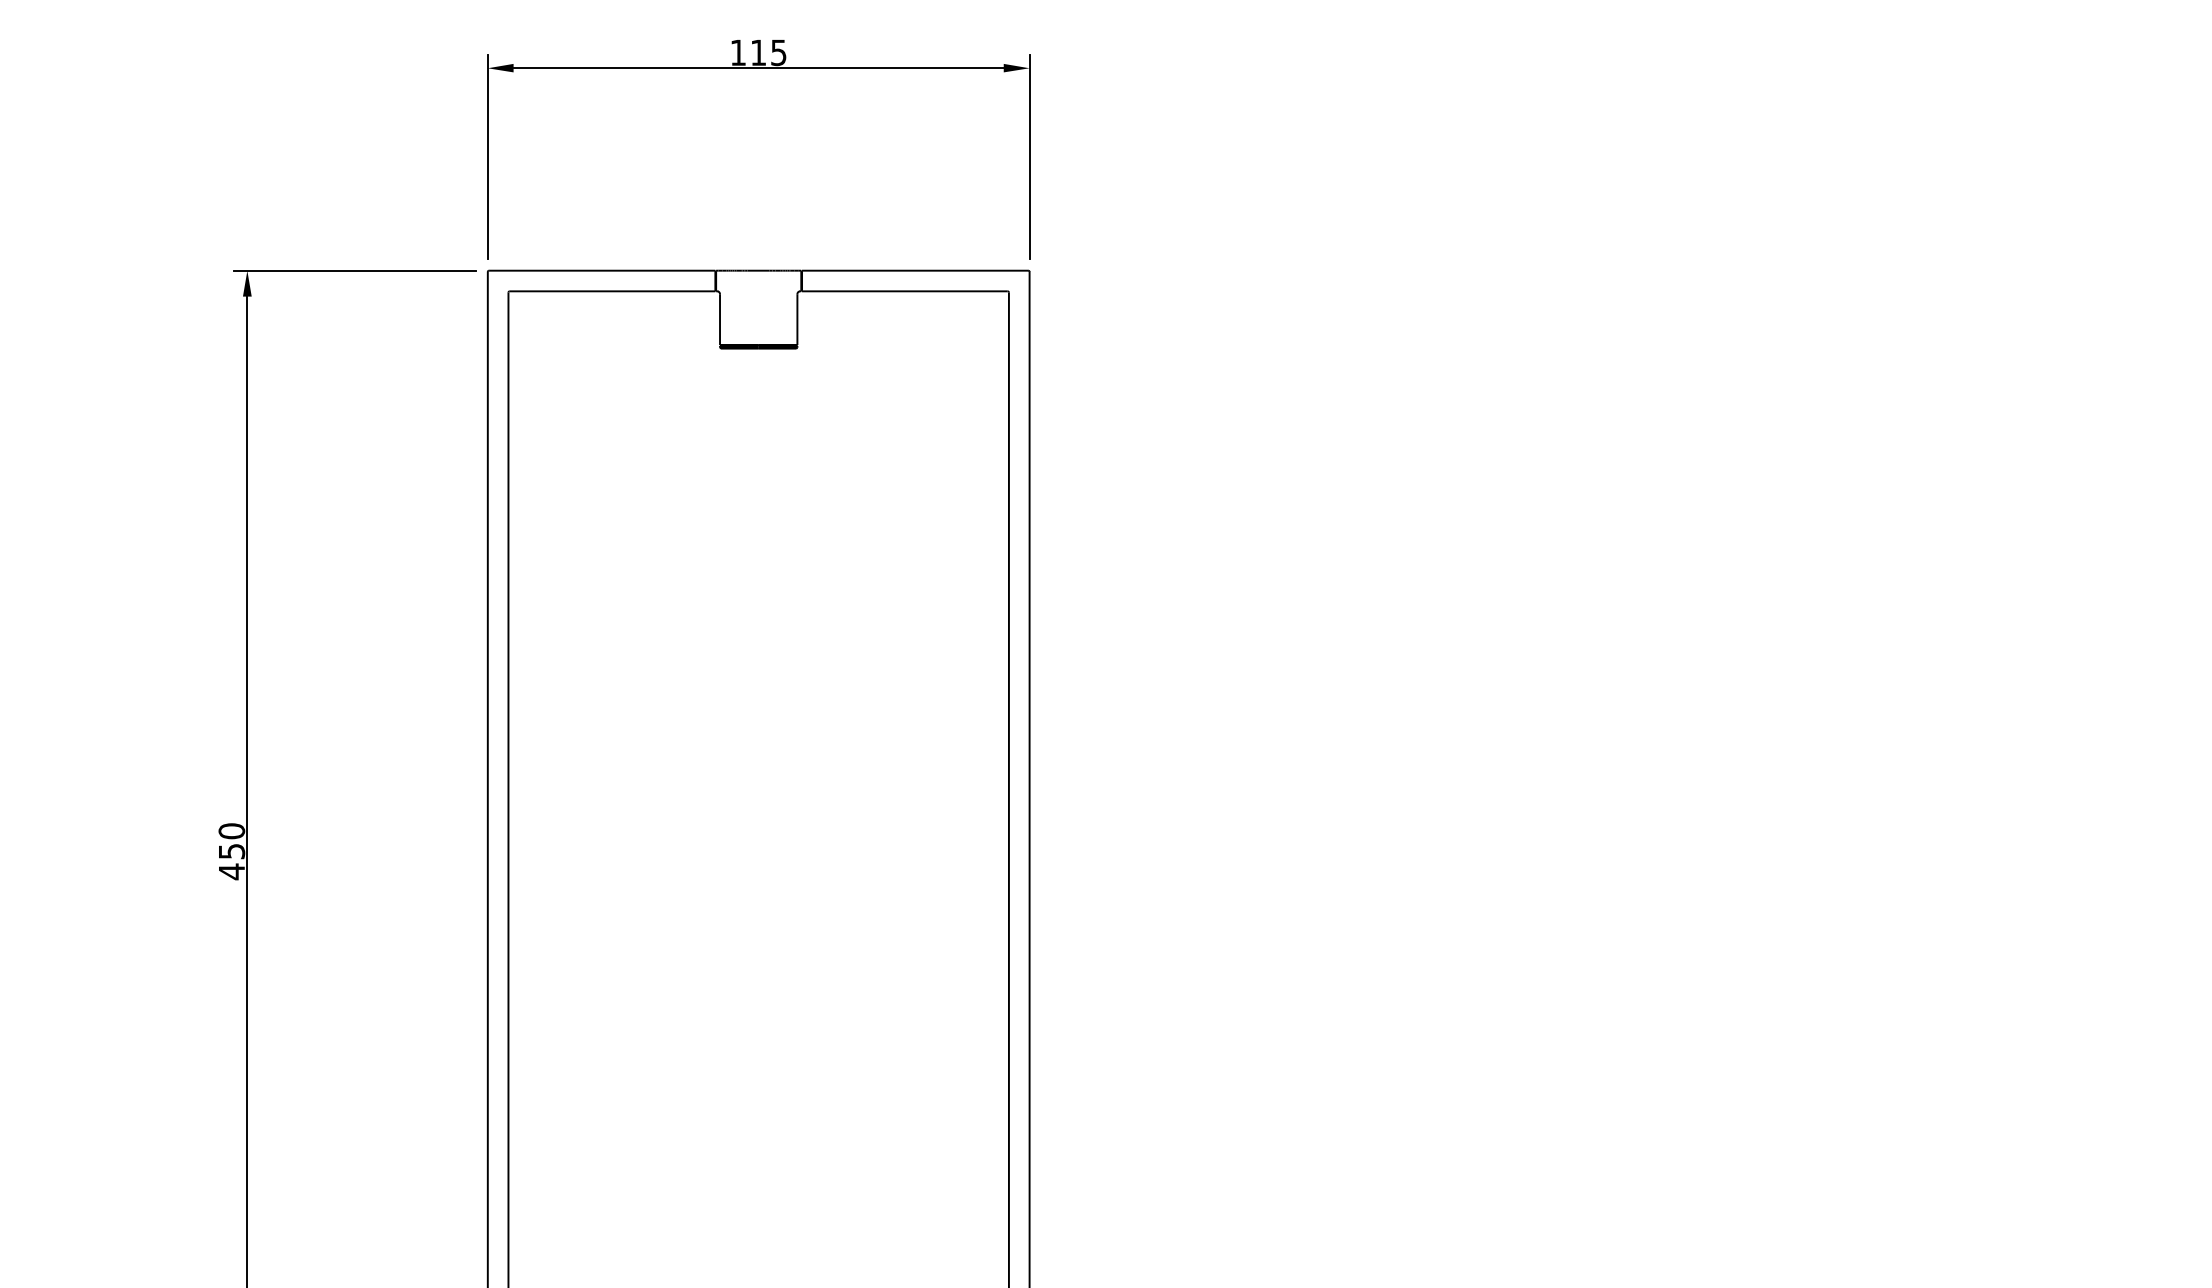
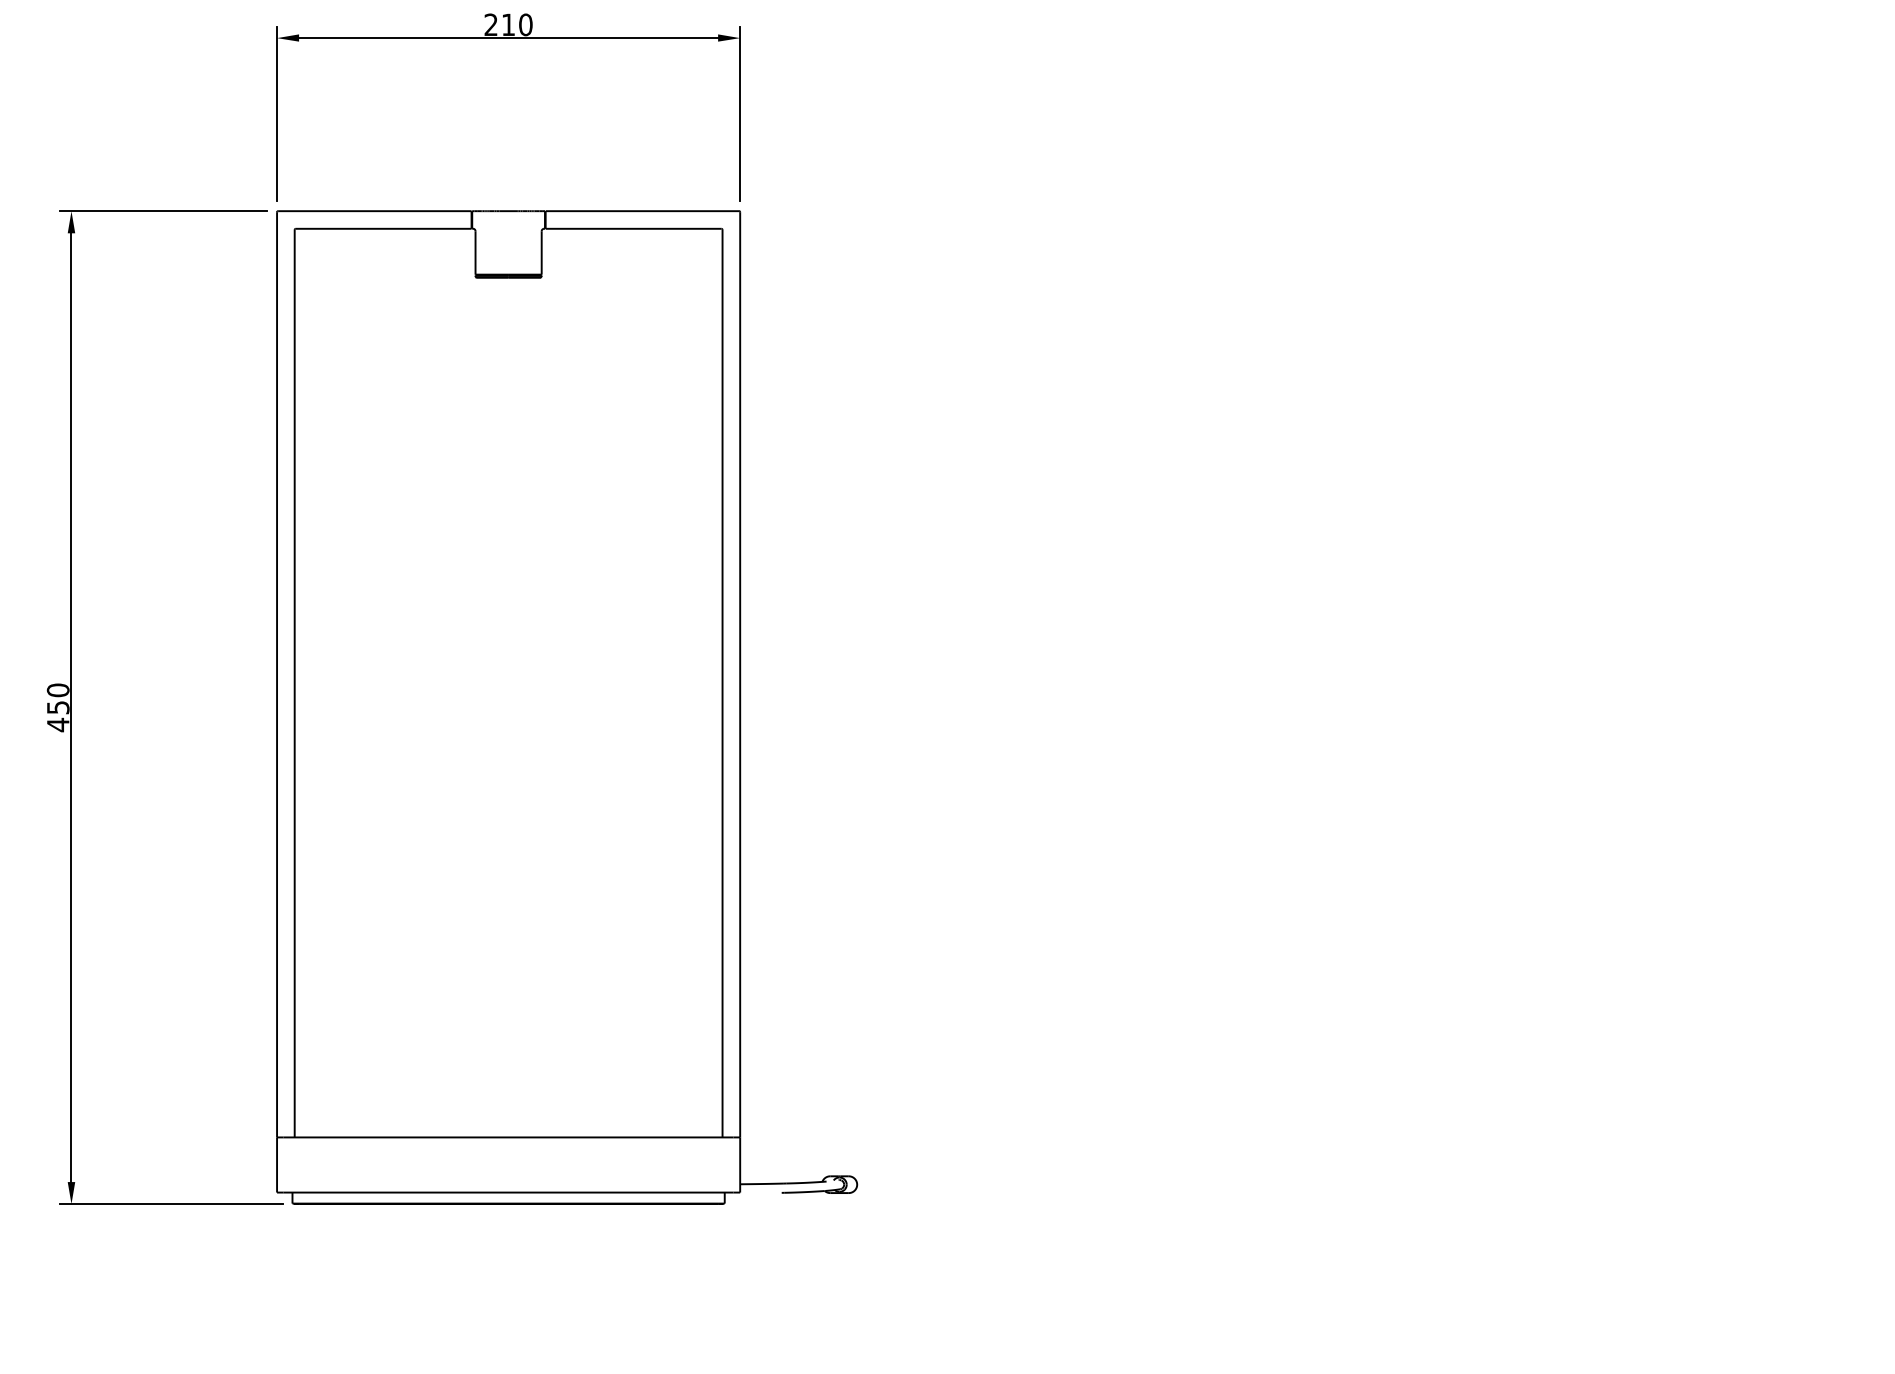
text: (758, 52) -> (508, 24), 115 -> 210

